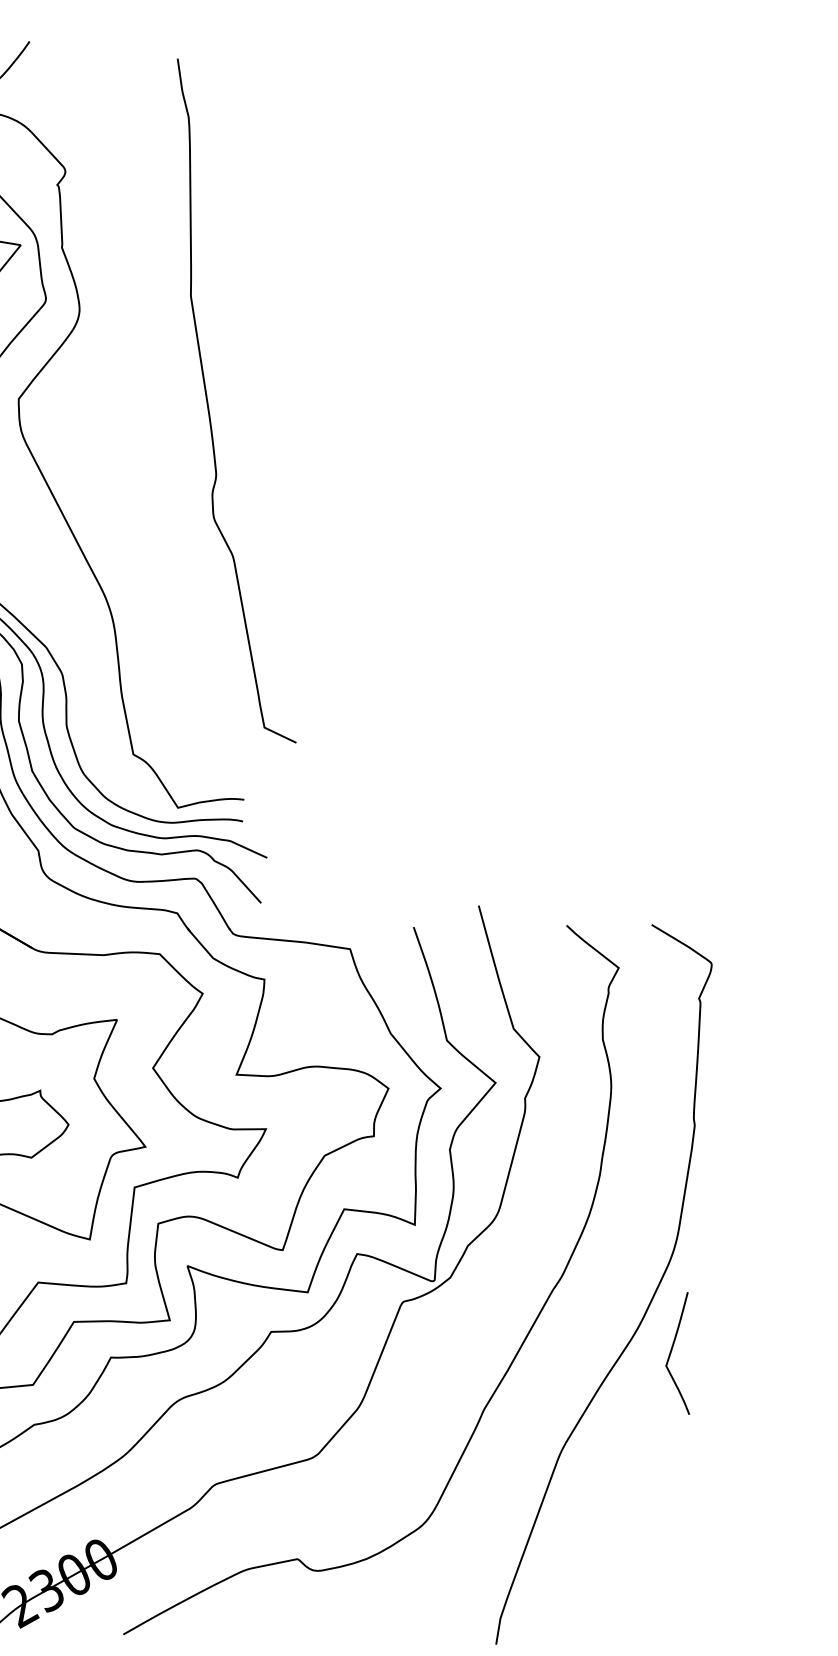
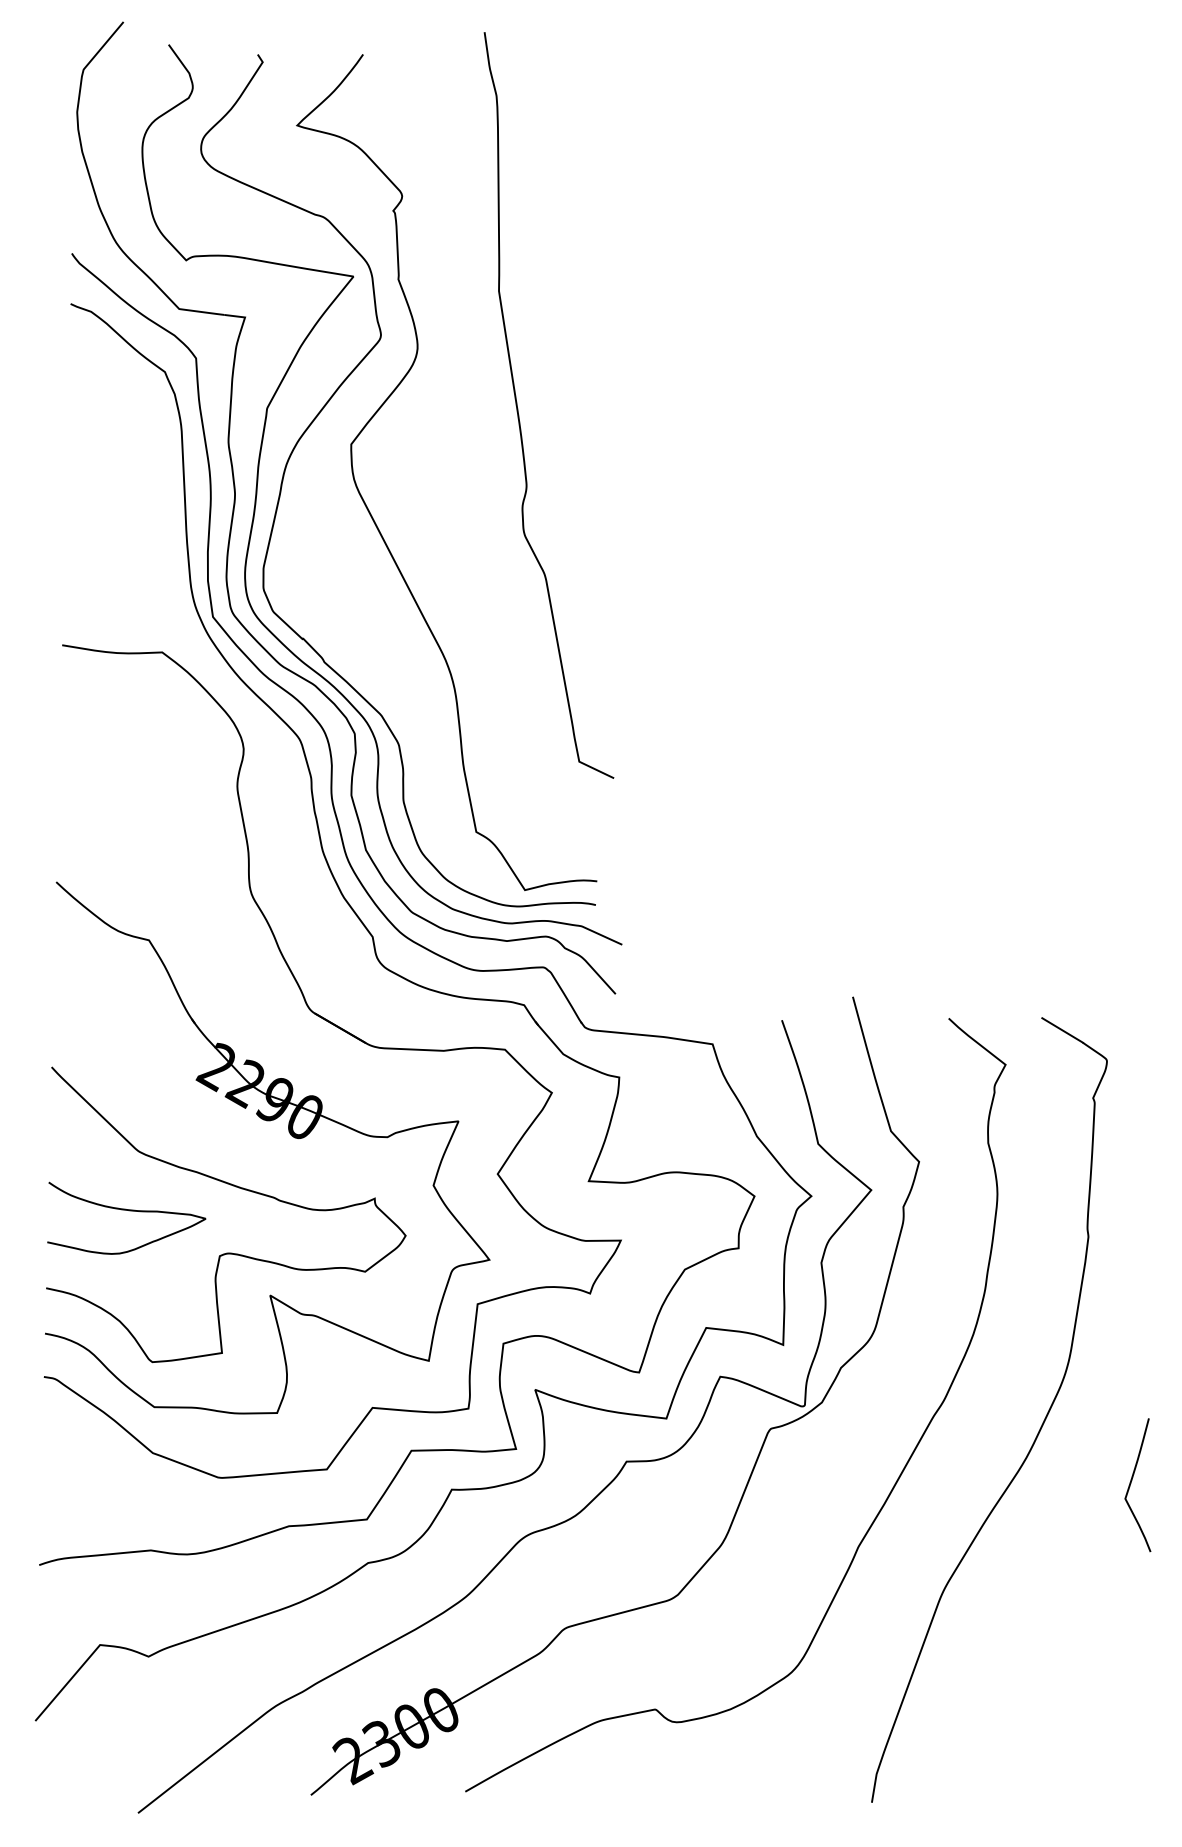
curve: (208, 403) -> (518, 408), moved
curve: (671, 1351) -> (1131, 1483), moved

